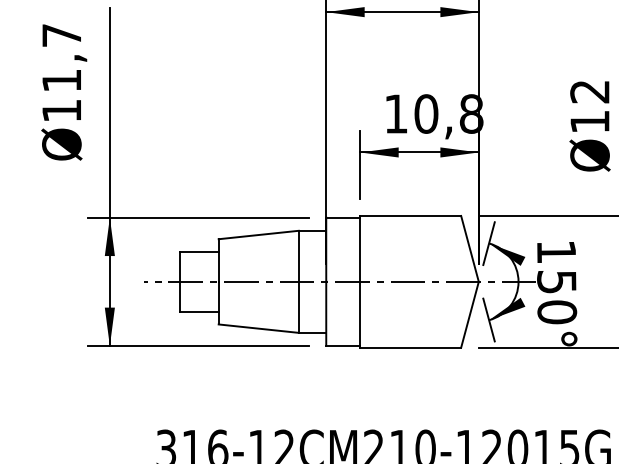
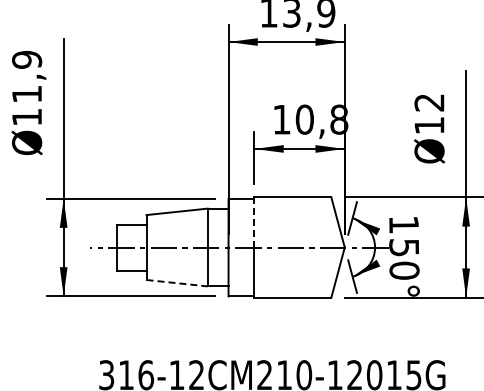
text: (62, 35) -> (27, 59), Ø11,7 -> Ø11,9
line: (360, 247) -> (254, 221), solid -> dashed
line: (259, 329) -> (177, 283), solid -> dashed

